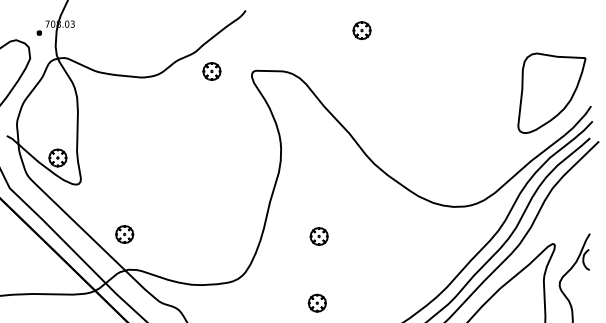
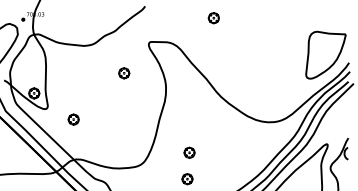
part: (212, 71) -> (124, 73), moved
part: (124, 234) -> (73, 119), moved
part: (319, 236) -> (189, 152), moved

